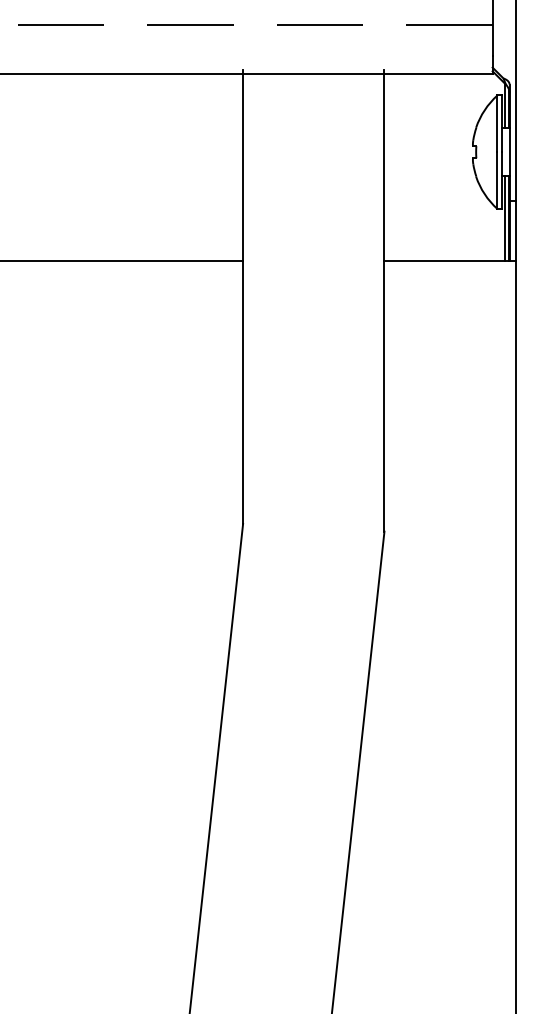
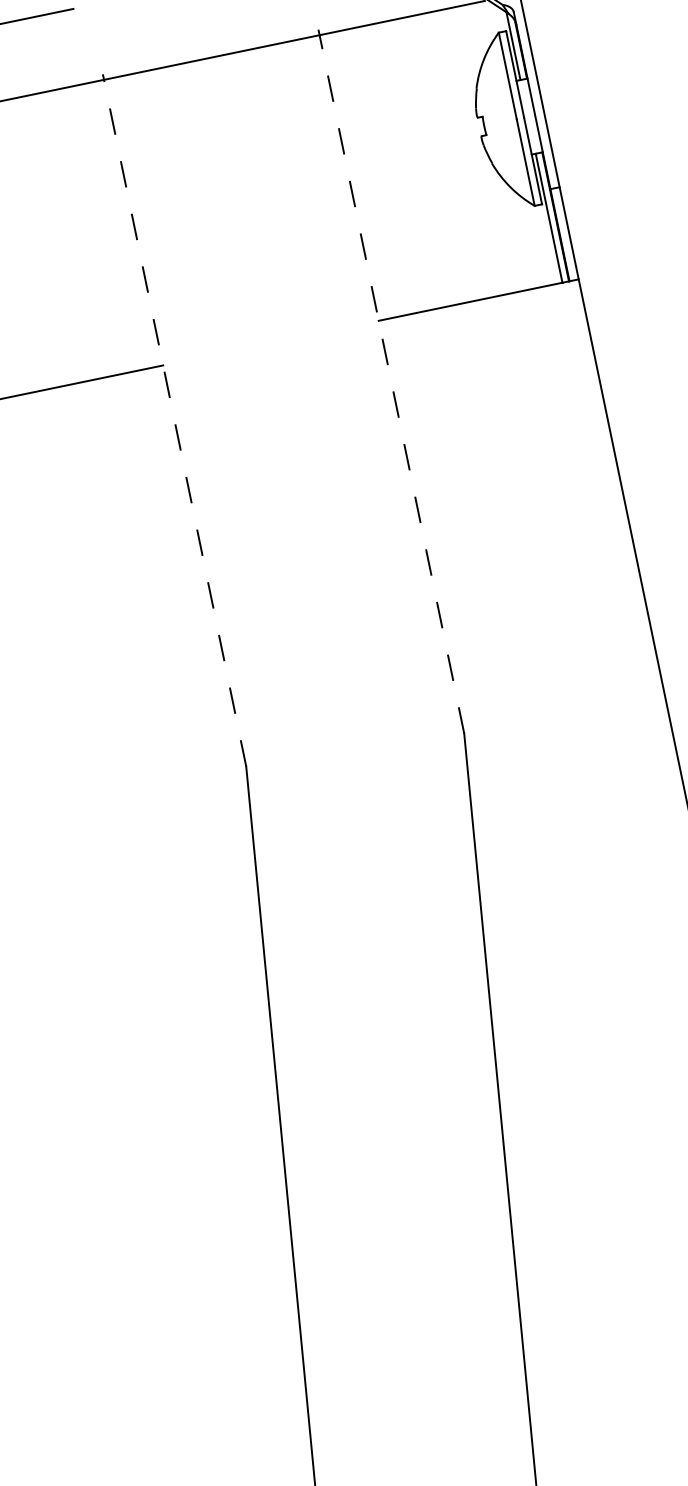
line: (243, 297) -> (175, 421), solid -> dashed
line: (384, 300) -> (391, 381), solid -> dashed

